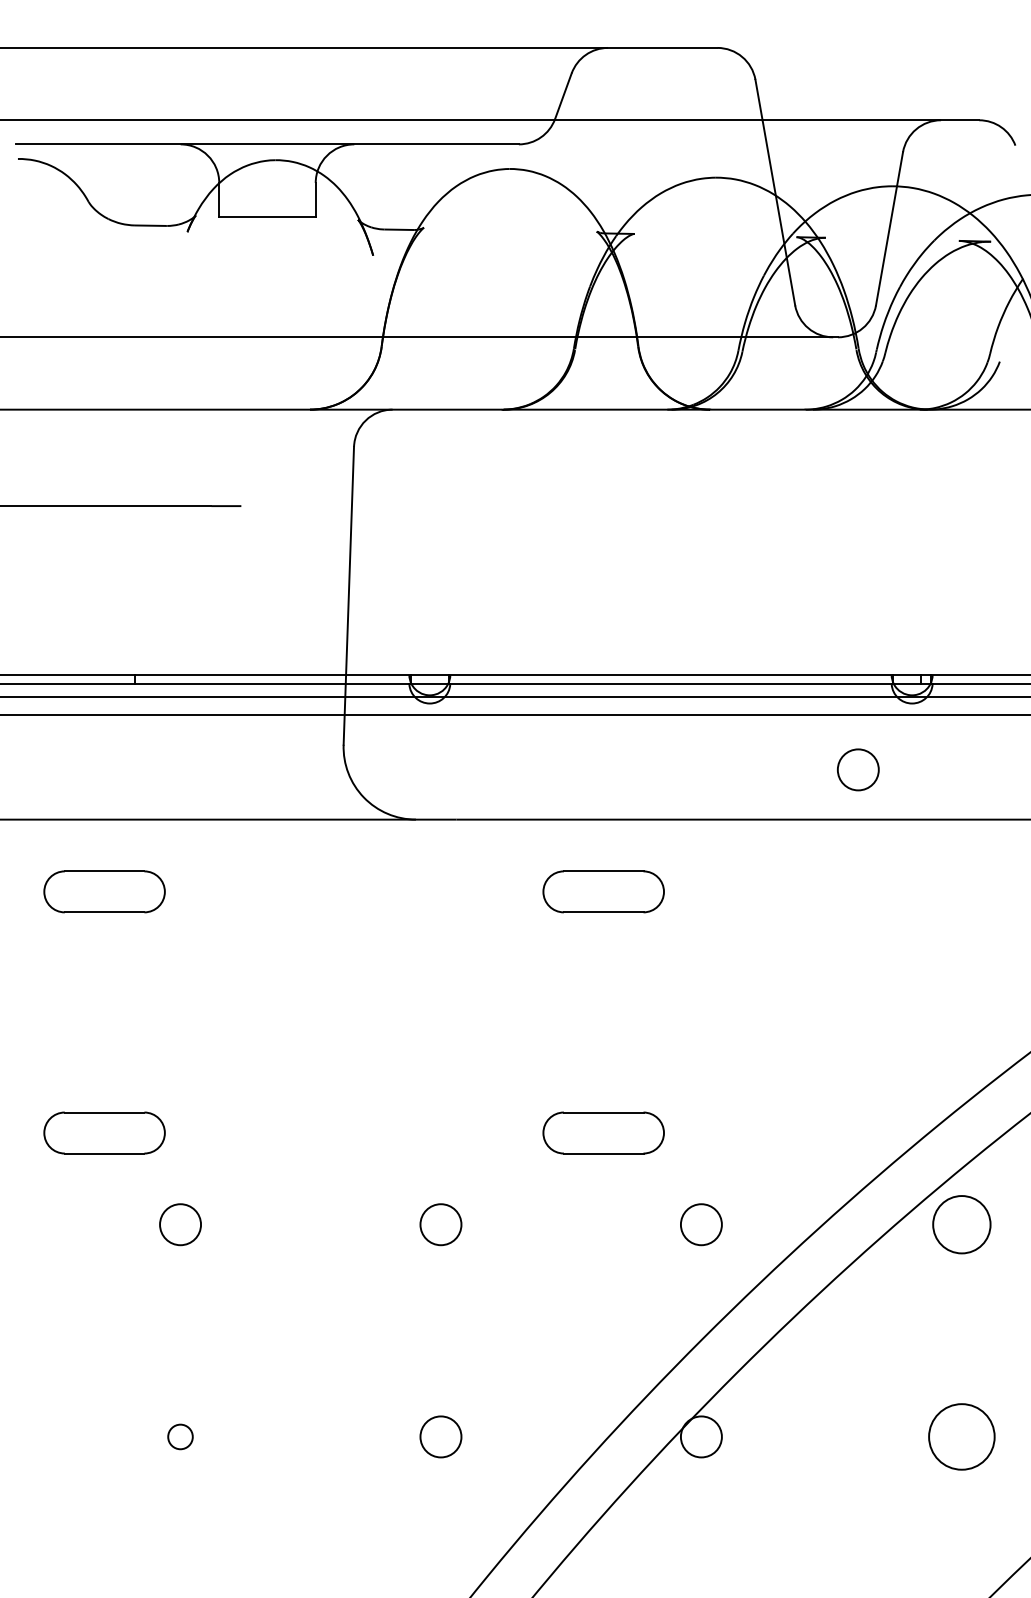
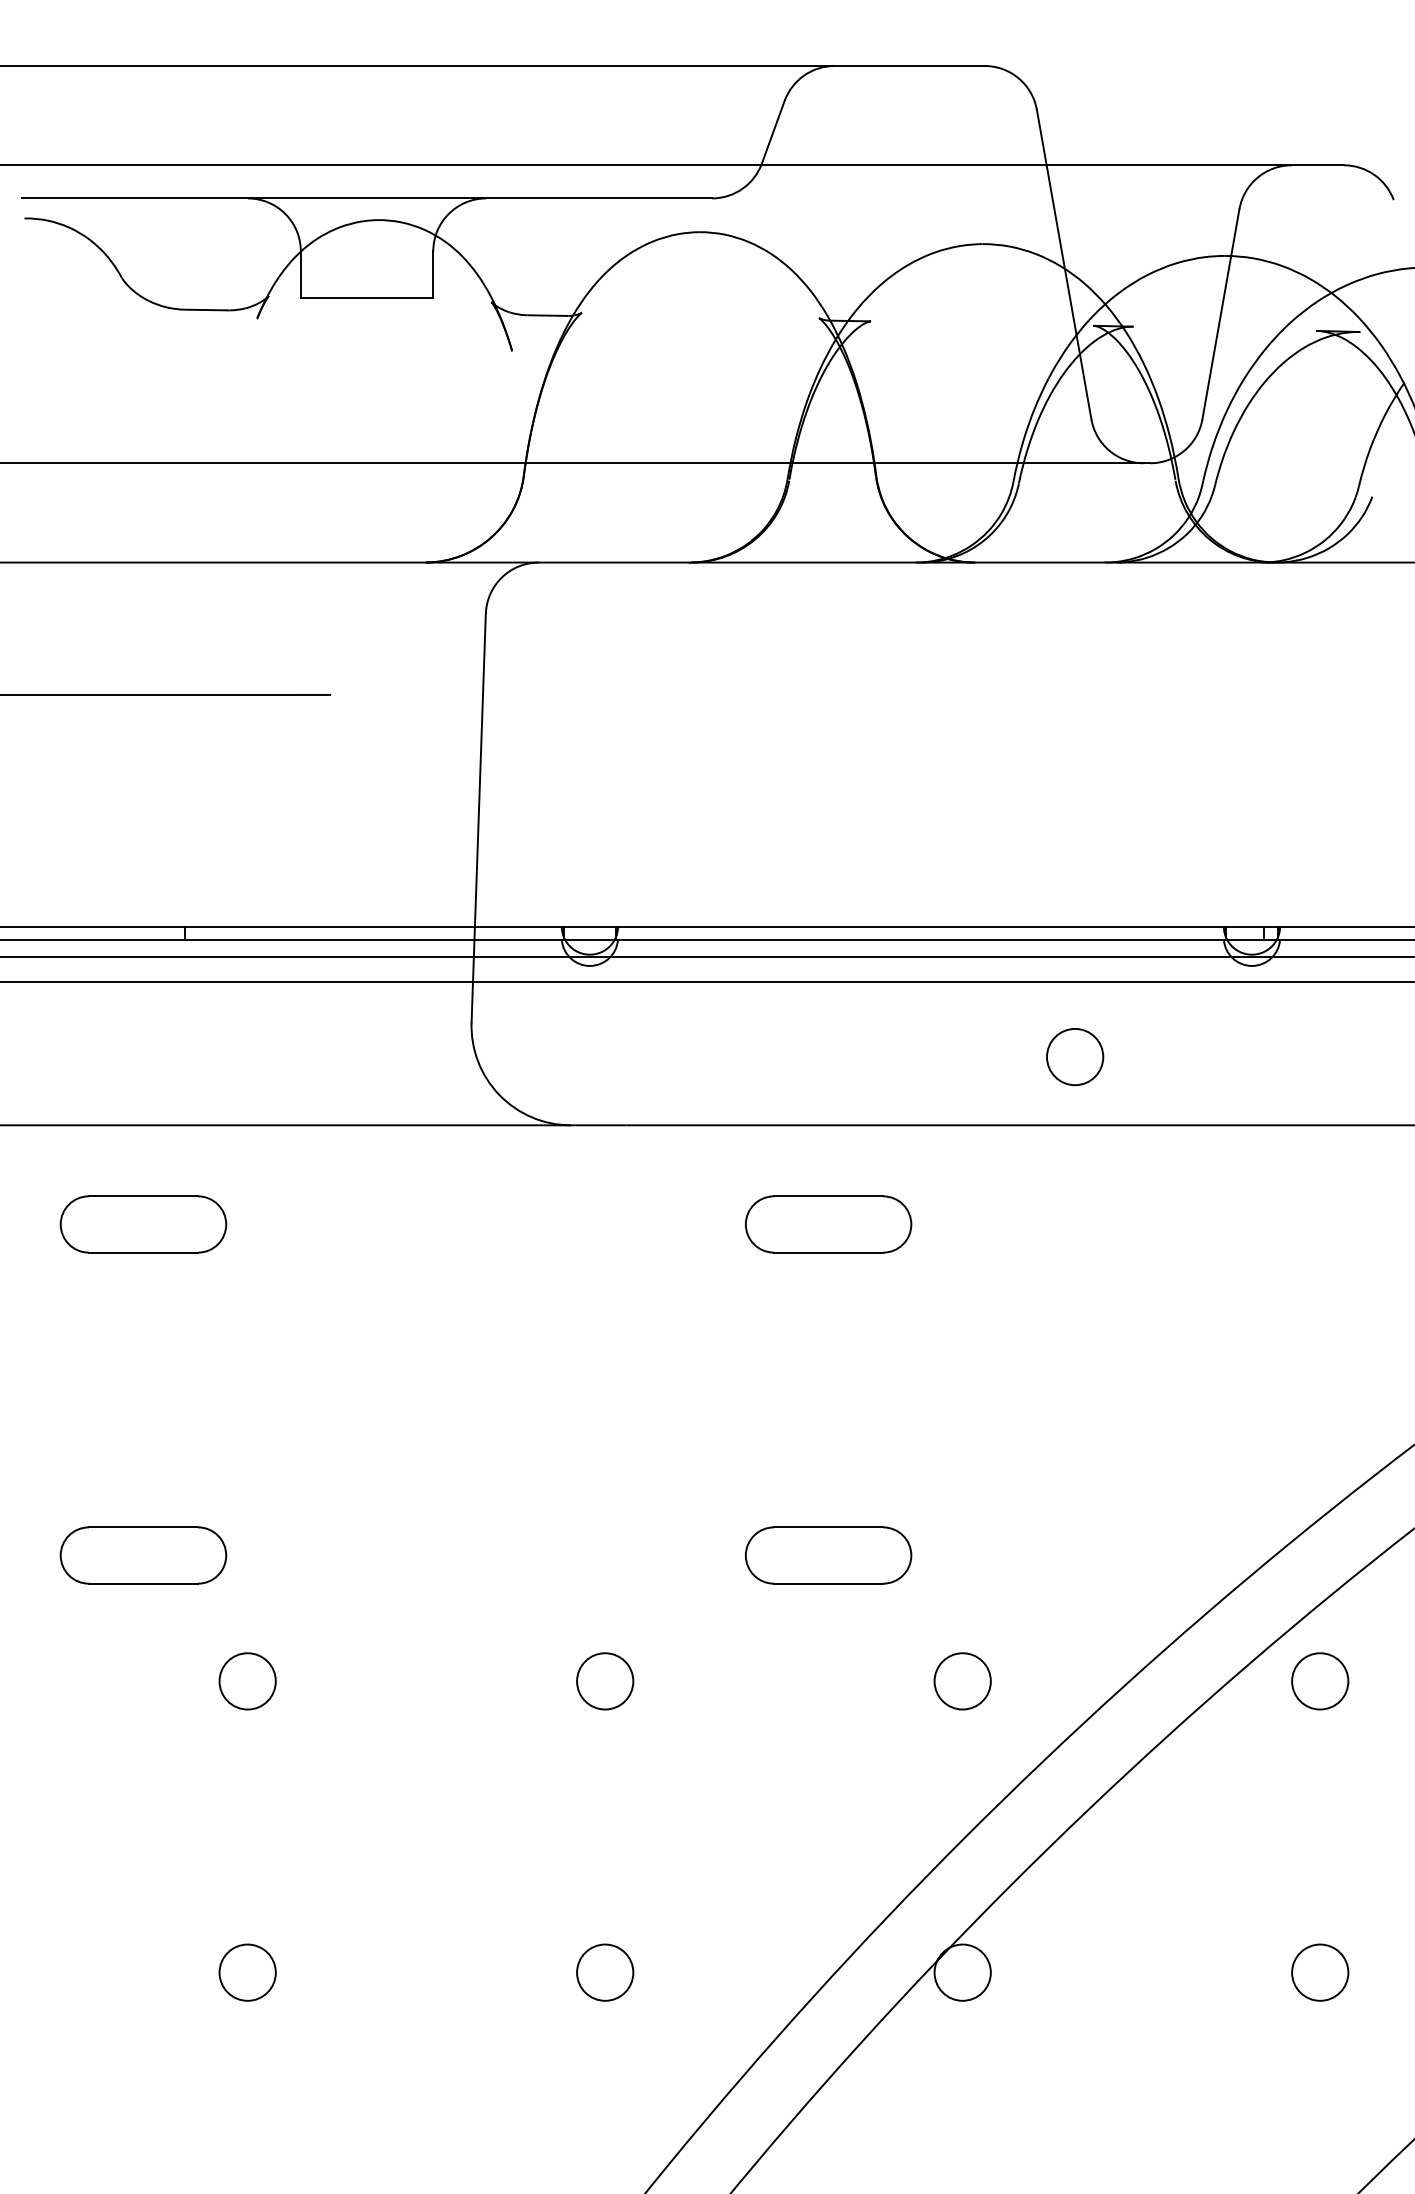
circle: (858, 769) -> (1075, 1056), moved
circle: (961, 1224) -> (1319, 1681), size x0.71
circle: (180, 1436) -> (247, 1972), size x1.67
circle: (961, 1436) -> (1319, 1972), size x0.62

